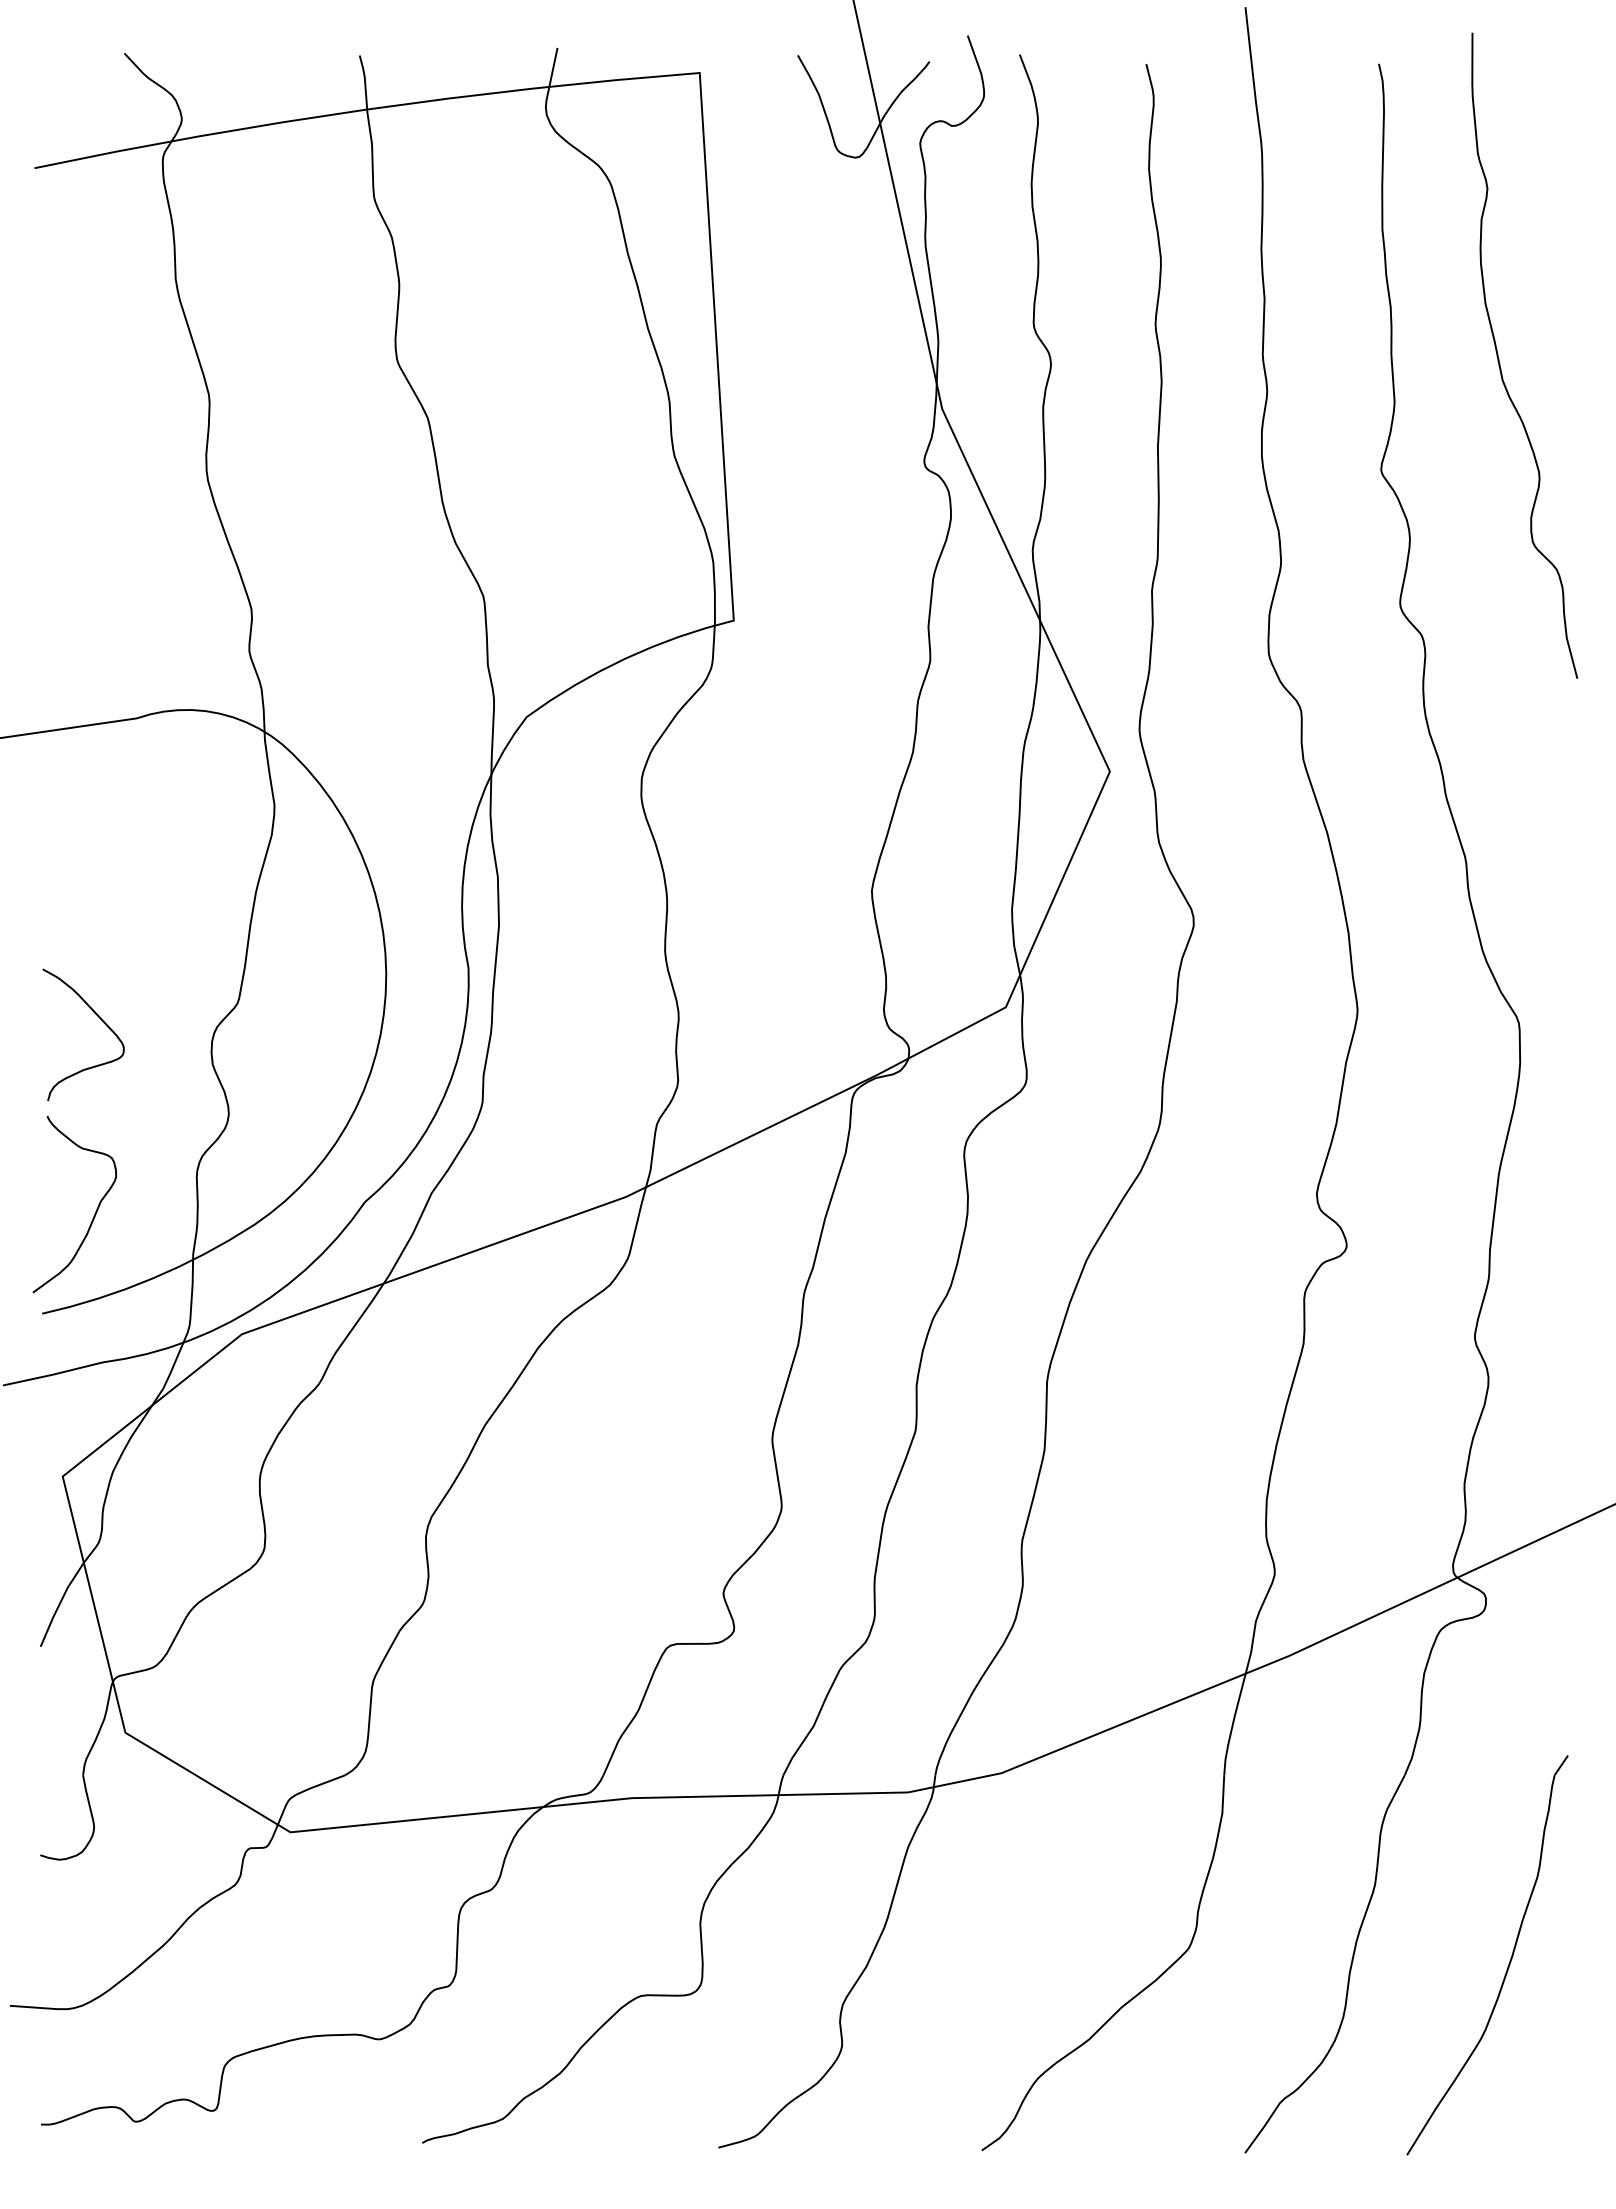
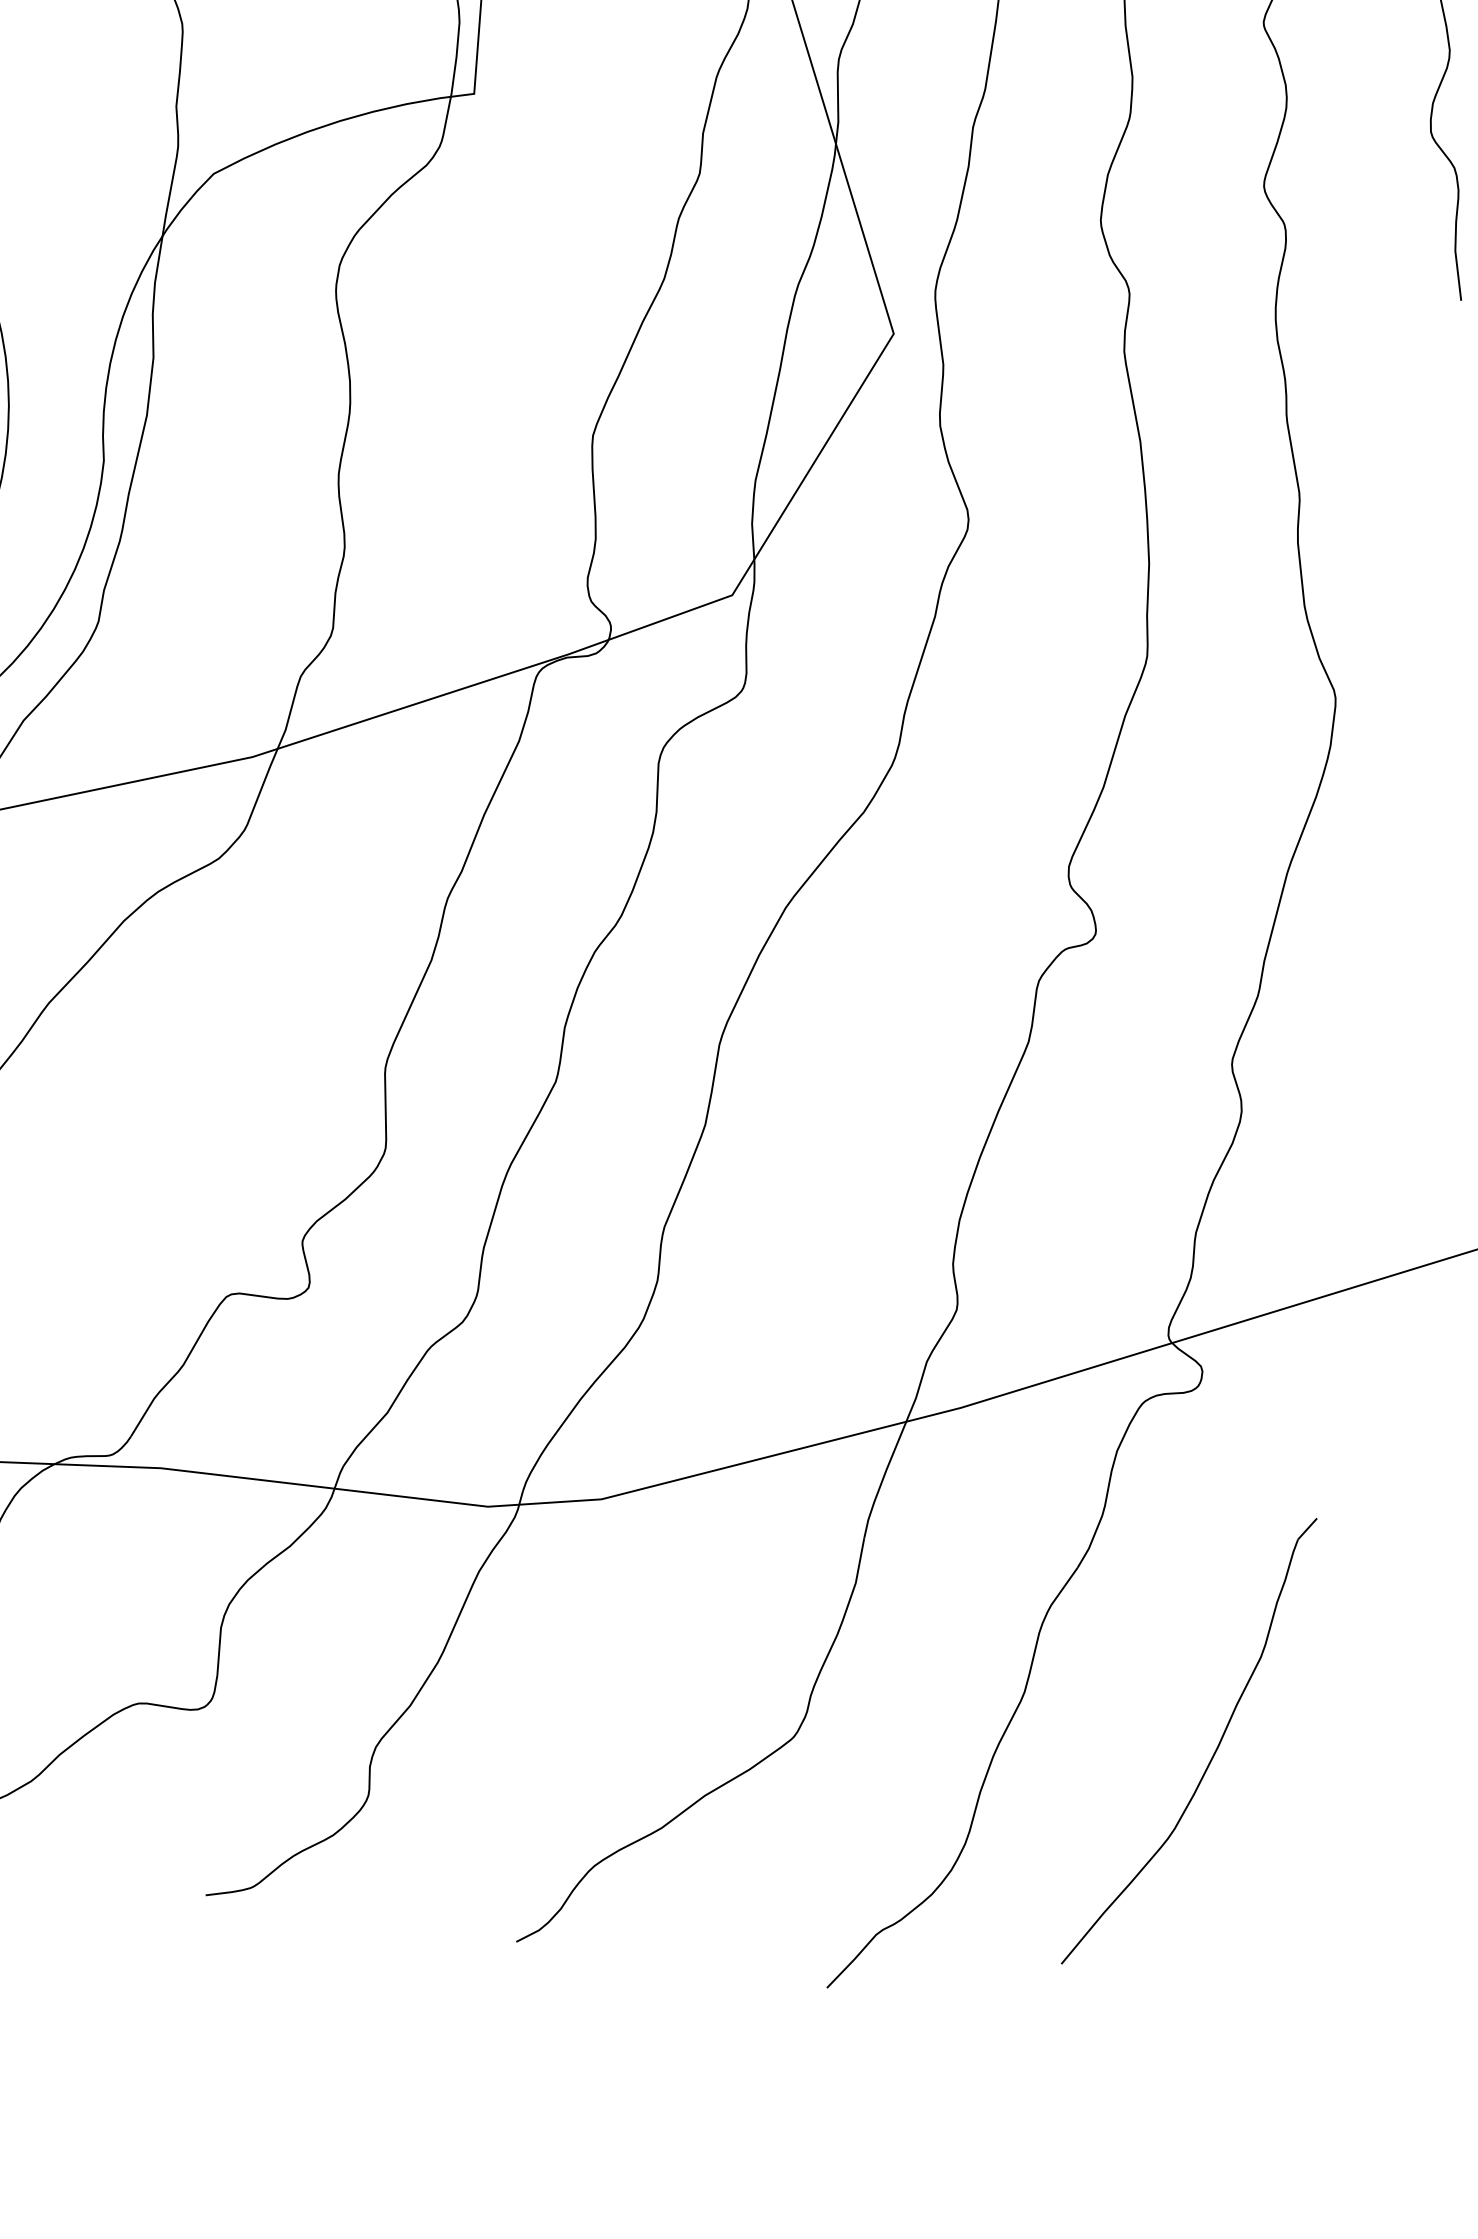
part: (1508, 1963) -> (1212, 1754), moved

